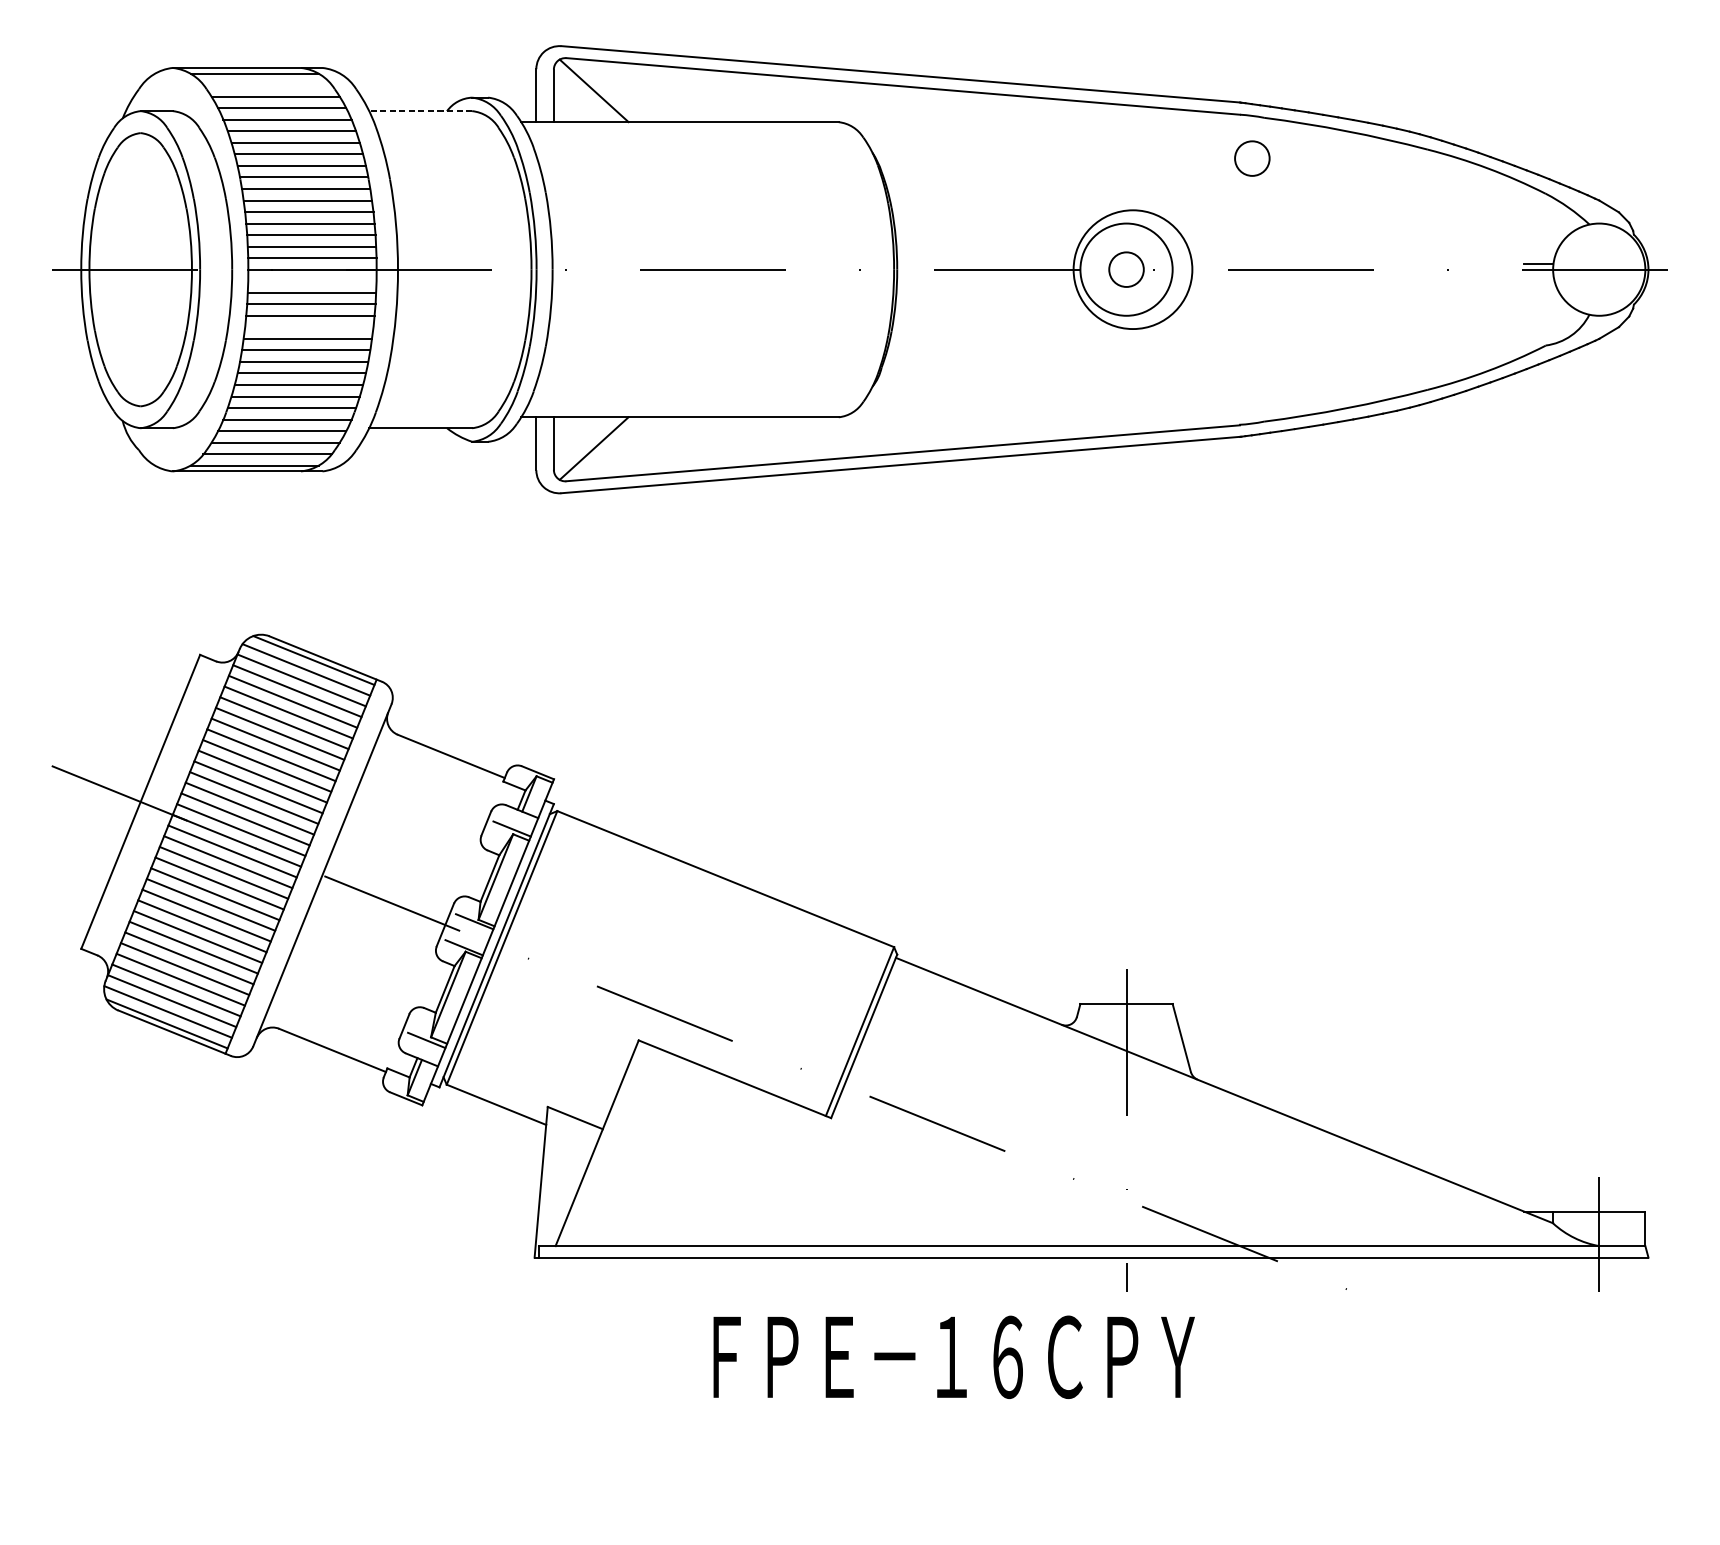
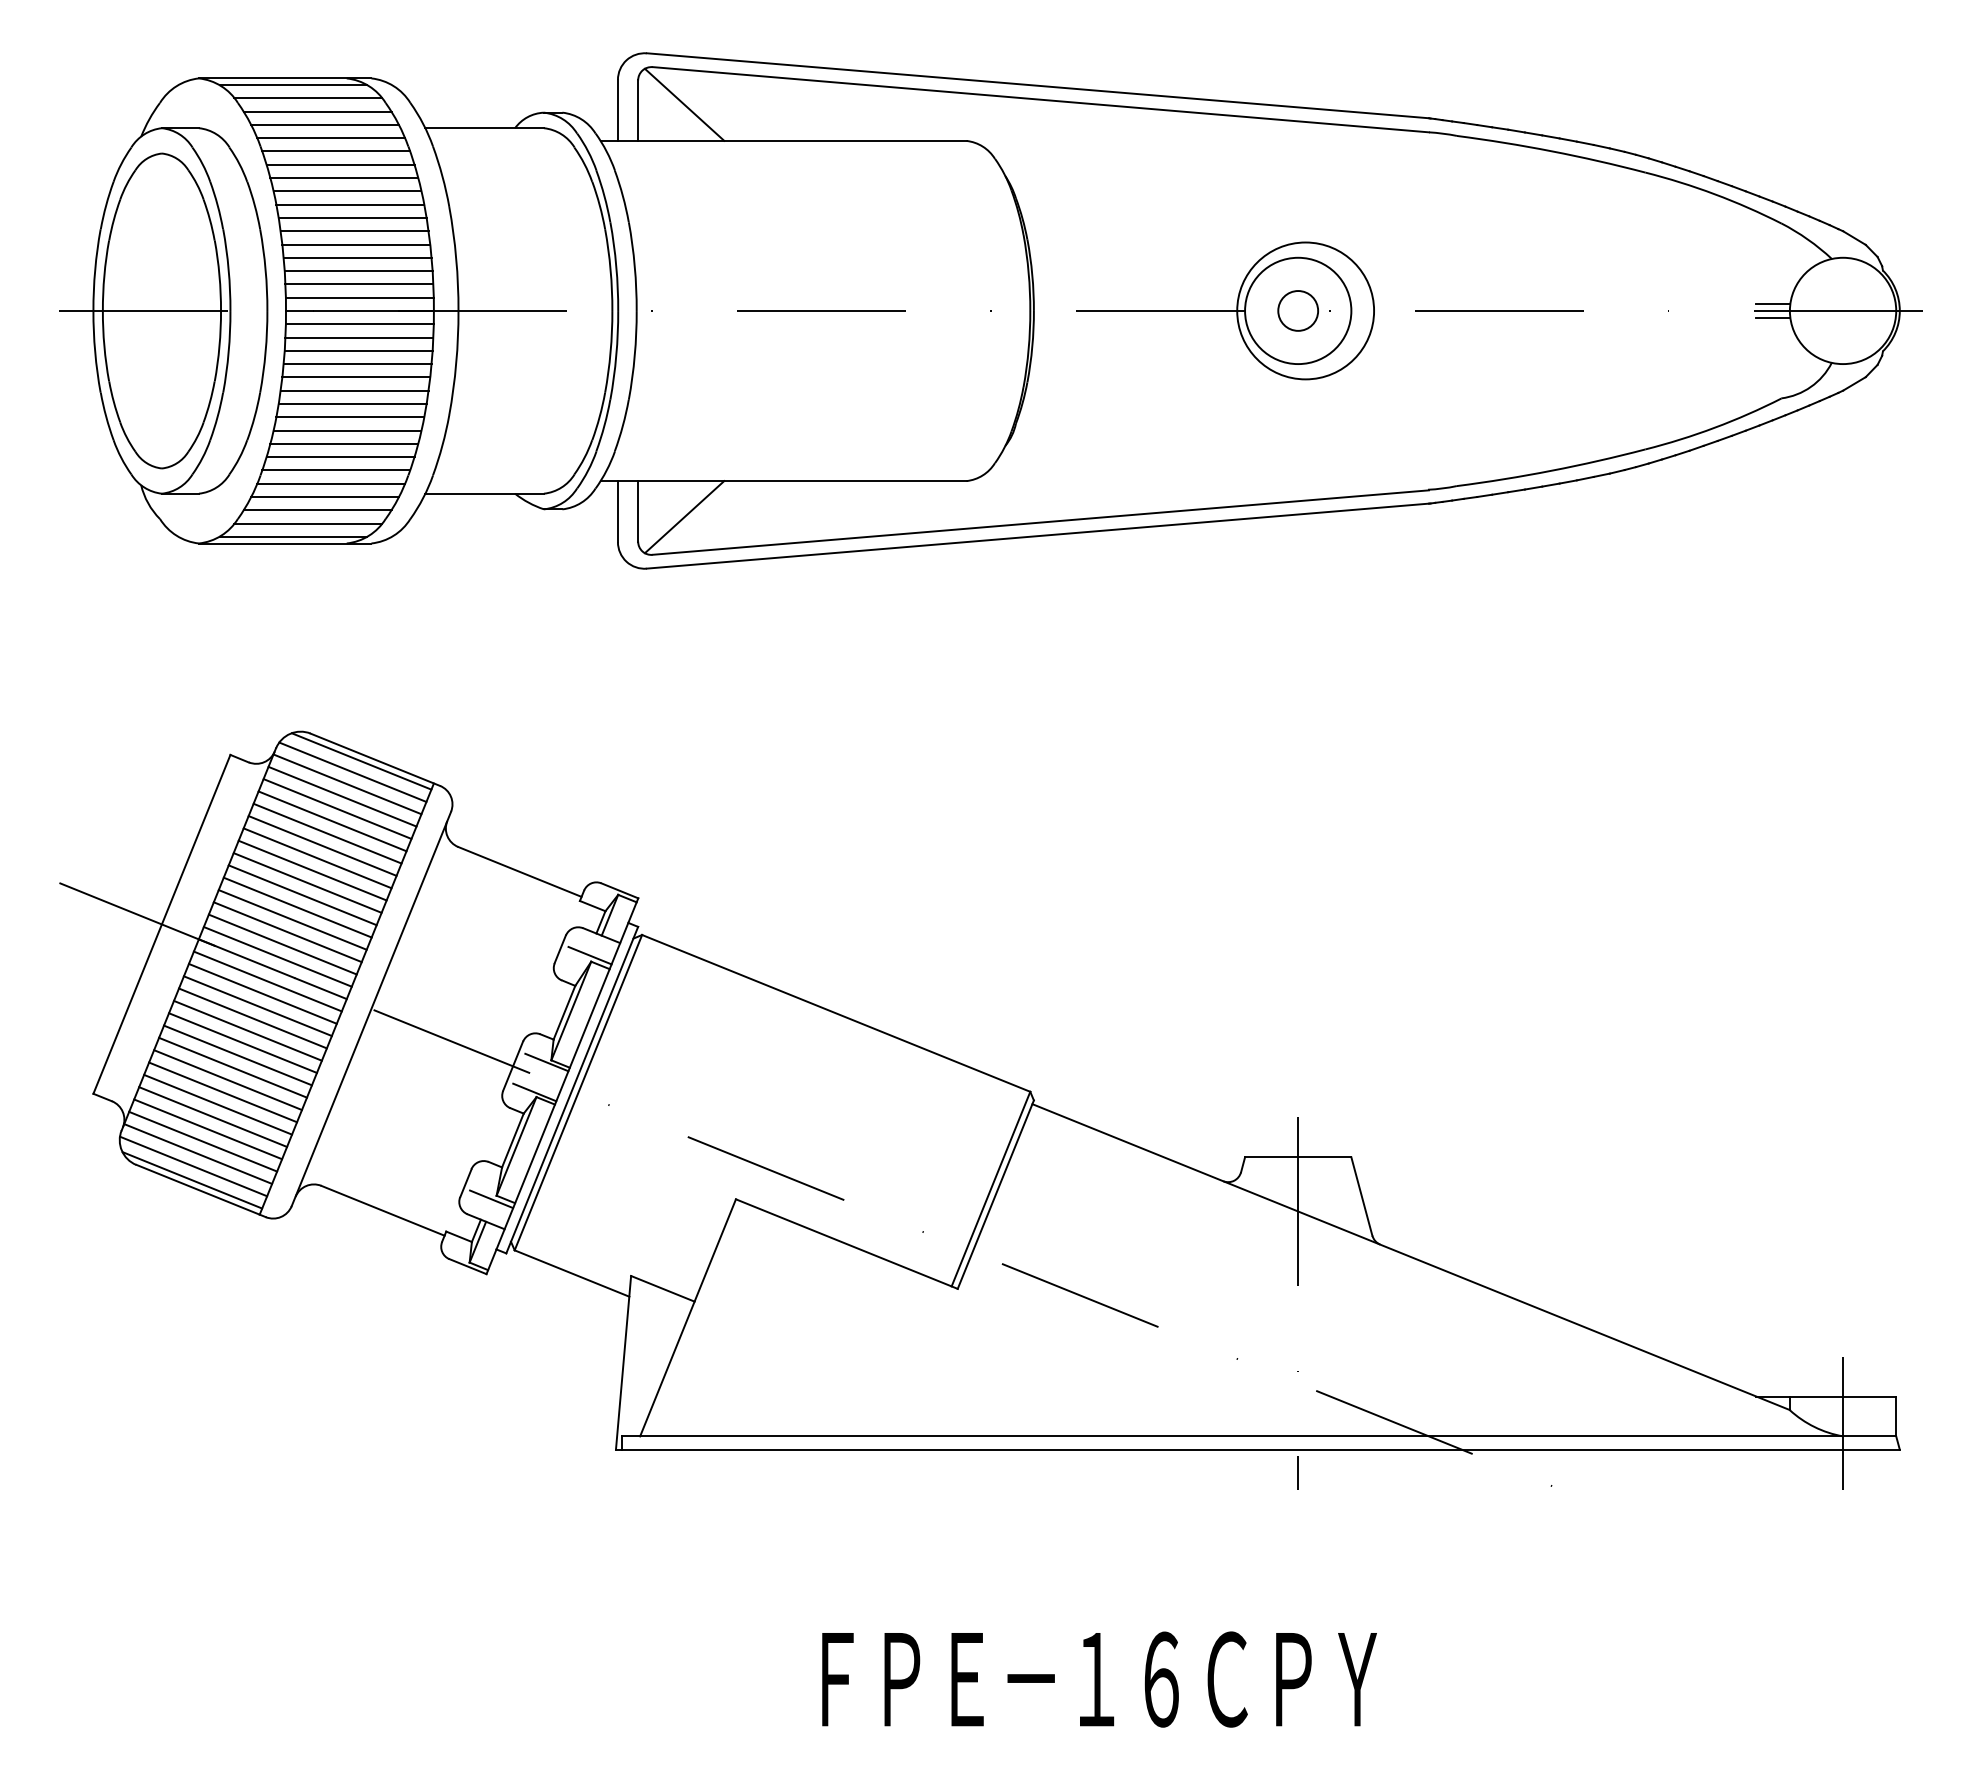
line: (267, 85) -> (308, 98), added
line: (420, 111) -> (484, 128), dashed -> solid
circle: (1251, 158) -> (1442, 182), removed
line: (1538, 275) -> (1773, 317), added
line: (312, 281) -> (359, 324), added
line: (309, 327) -> (356, 377), added
text: (954, 1357) -> (1099, 1679), moved

